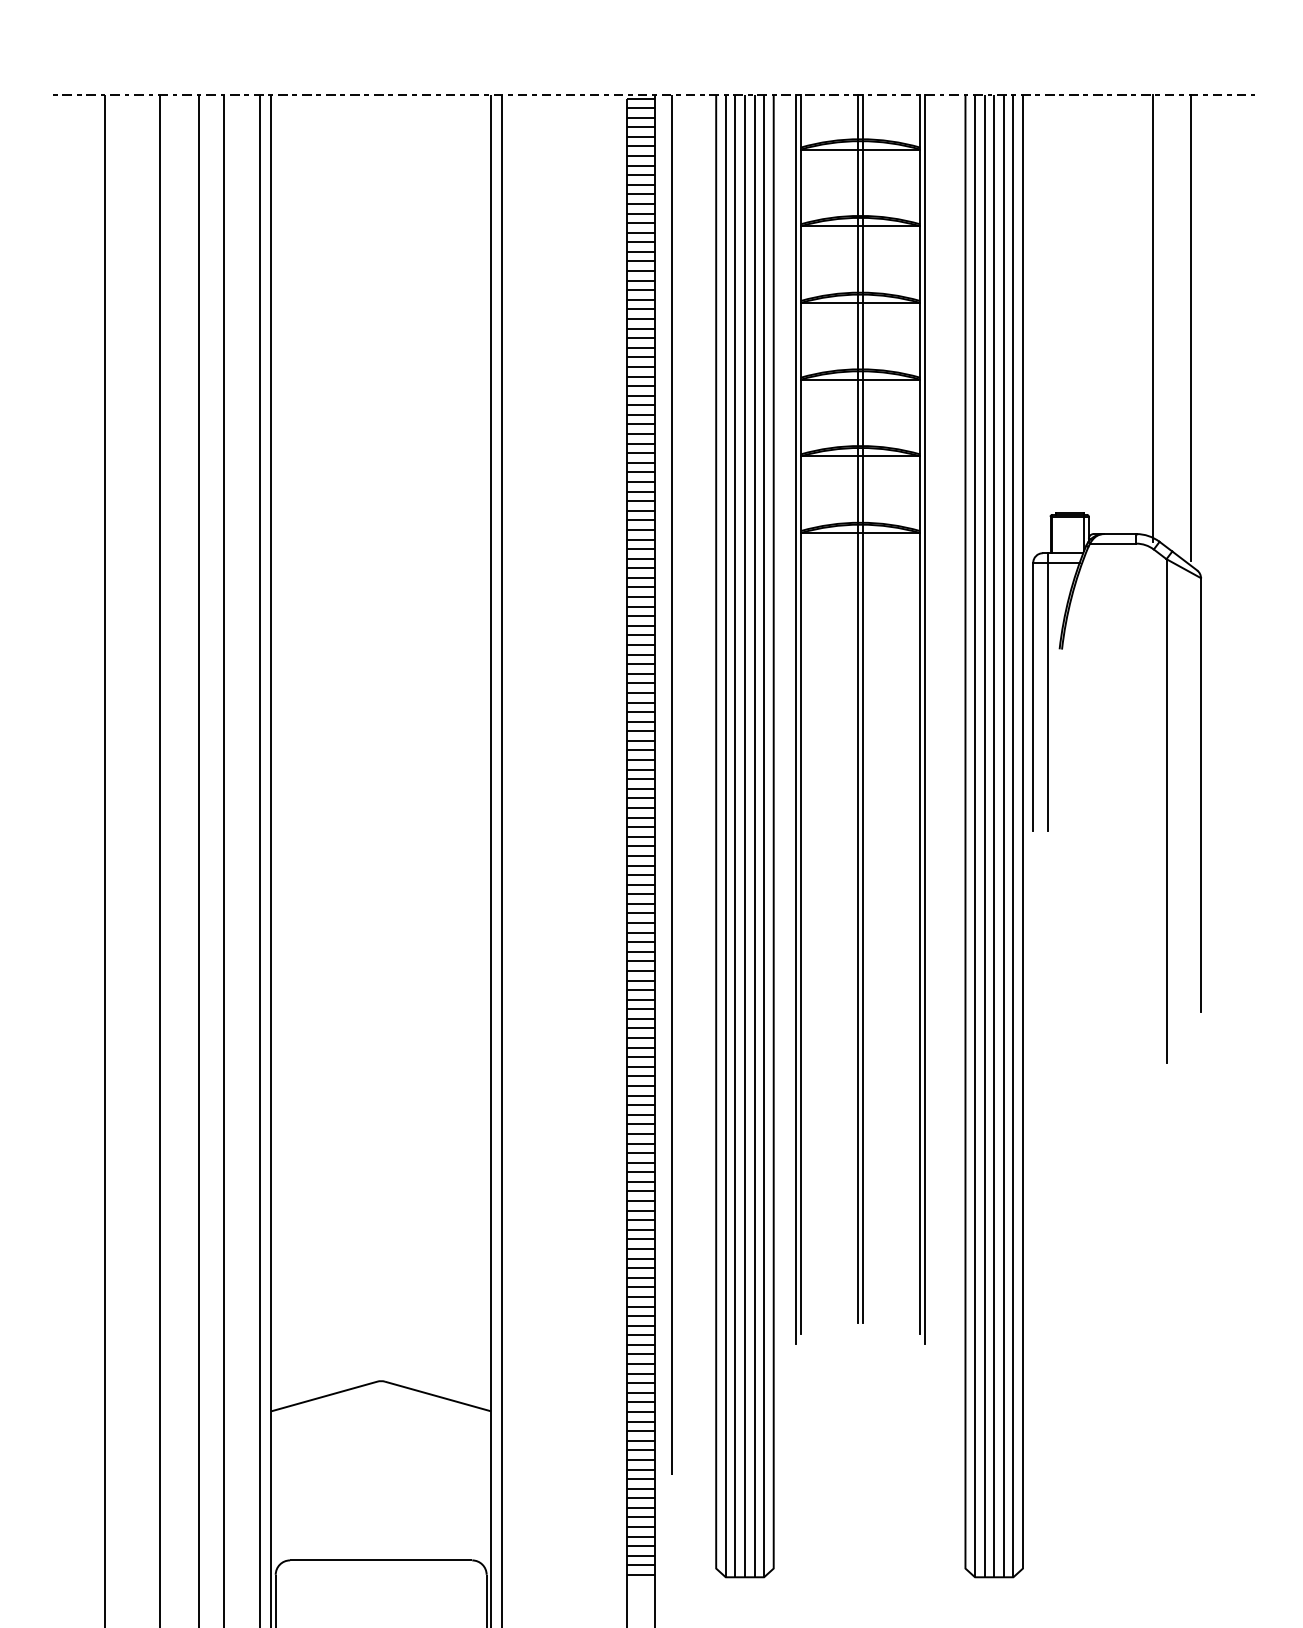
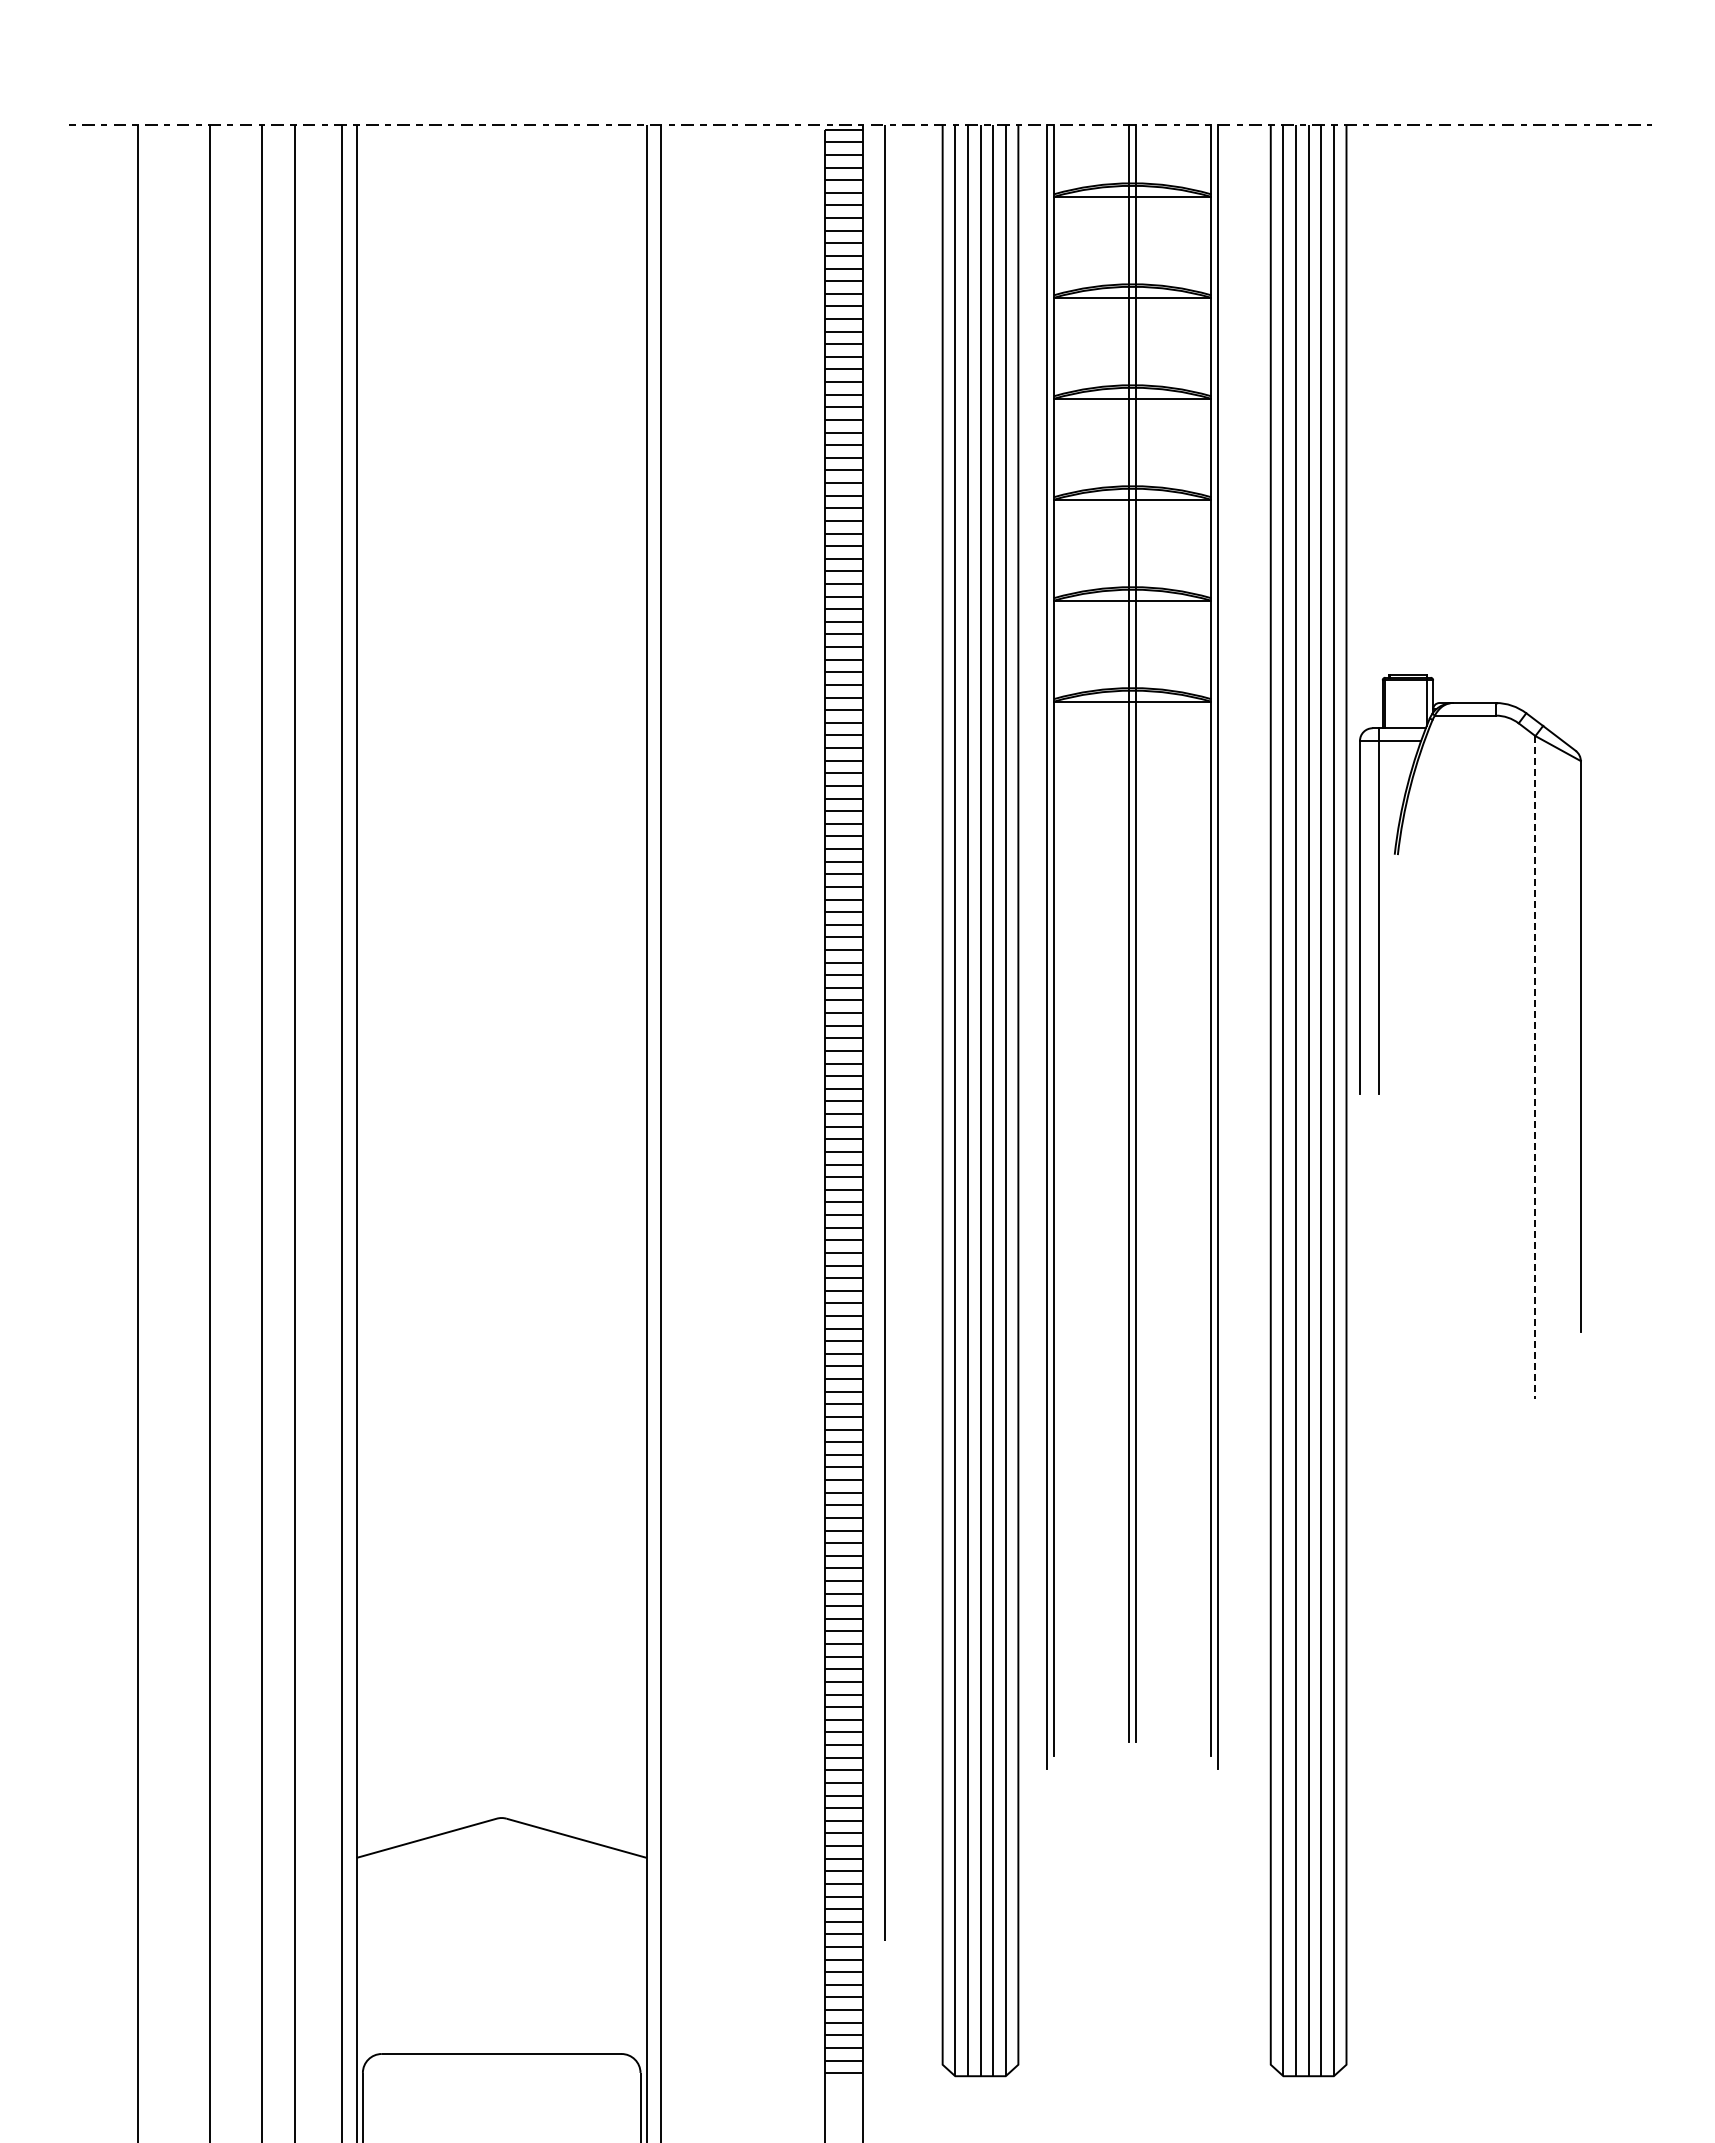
line: (1152, 318) -> (1517, 419), removed
line: (1191, 327) -> (1568, 431), removed
line: (1166, 810) -> (1535, 1067), solid -> dashed

